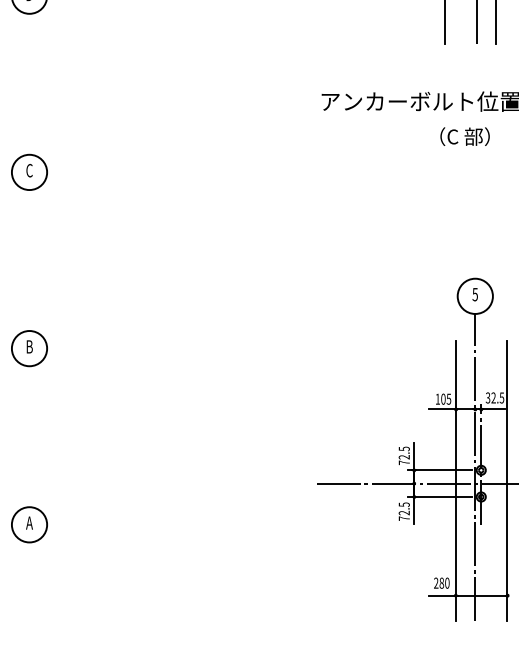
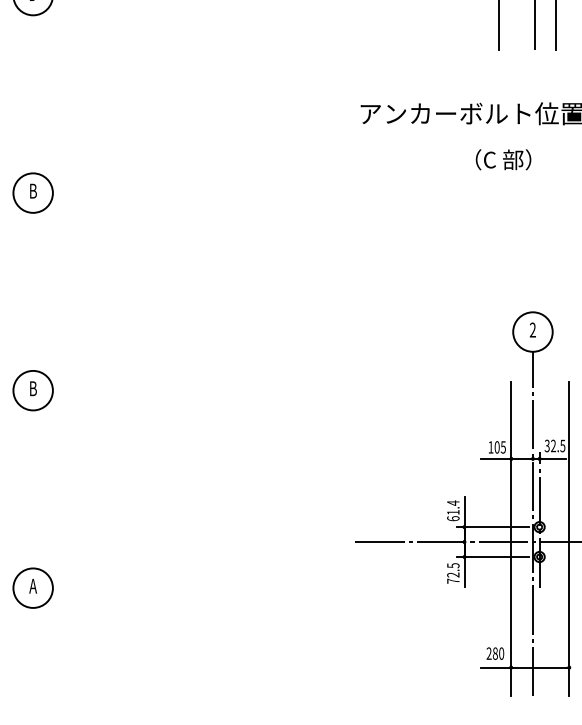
text: (464, 136) -> (502, 159), moved
text: (29, 170) -> (33, 190), C -> B
text: (474, 294) -> (532, 329), 5 -> 2
text: (403, 455) -> (452, 510), 72.5 -> 61.4

